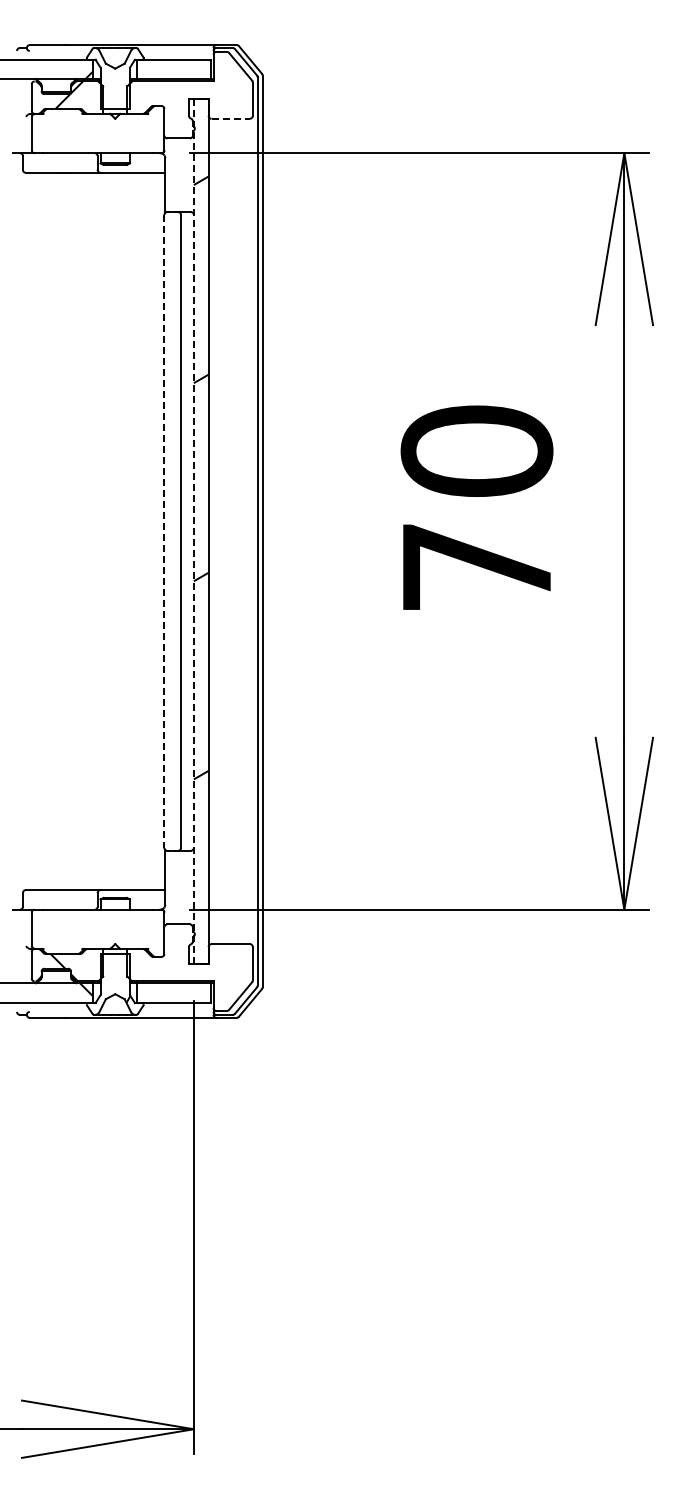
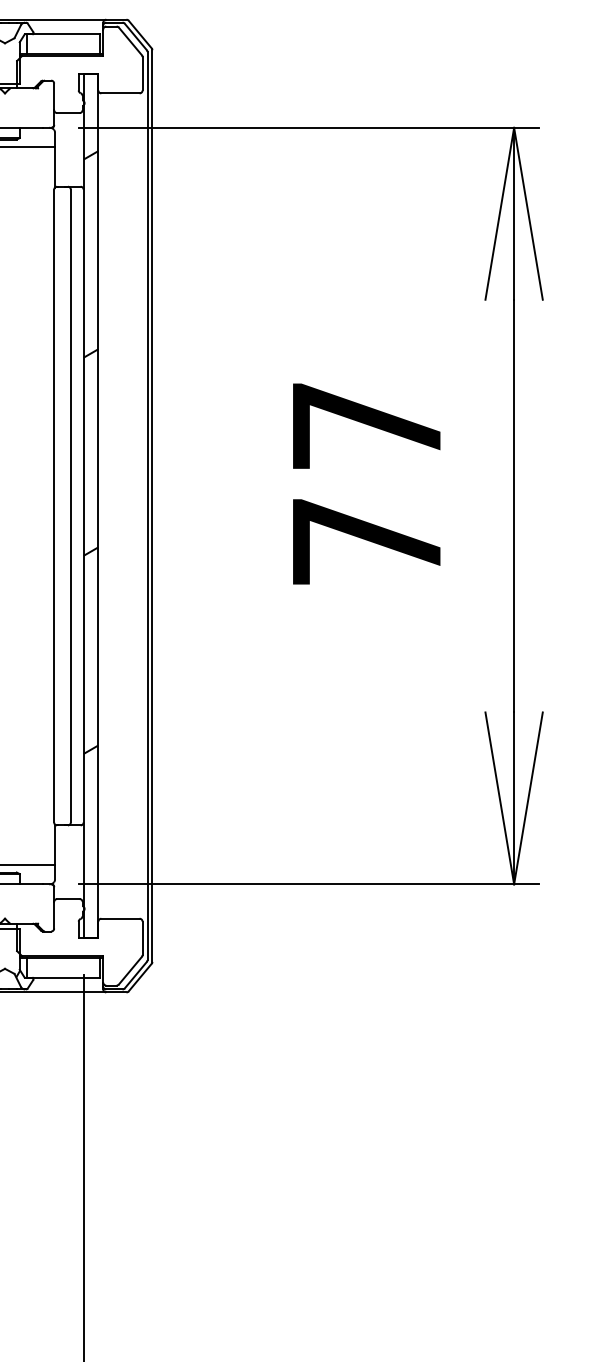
line: (231, 118) -> (121, 93), dashed -> solid
text: (476, 450) -> (366, 425), 70 -> 77
line: (164, 531) -> (54, 506), dashed -> solid
line: (193, 531) -> (83, 506), dashed -> solid

